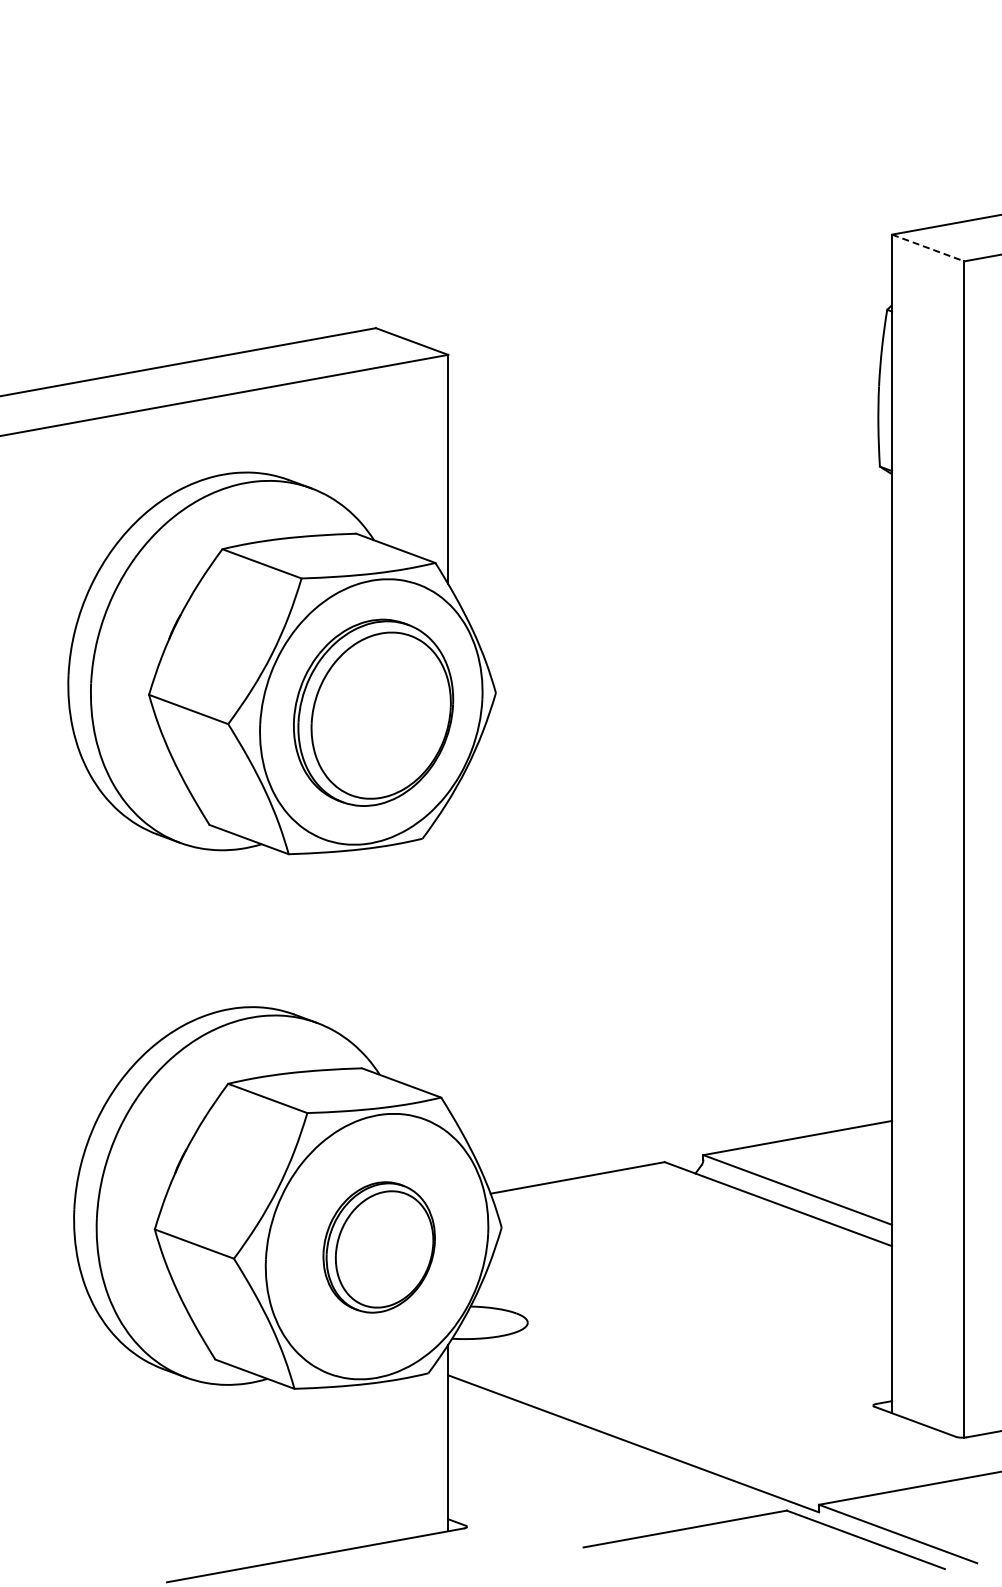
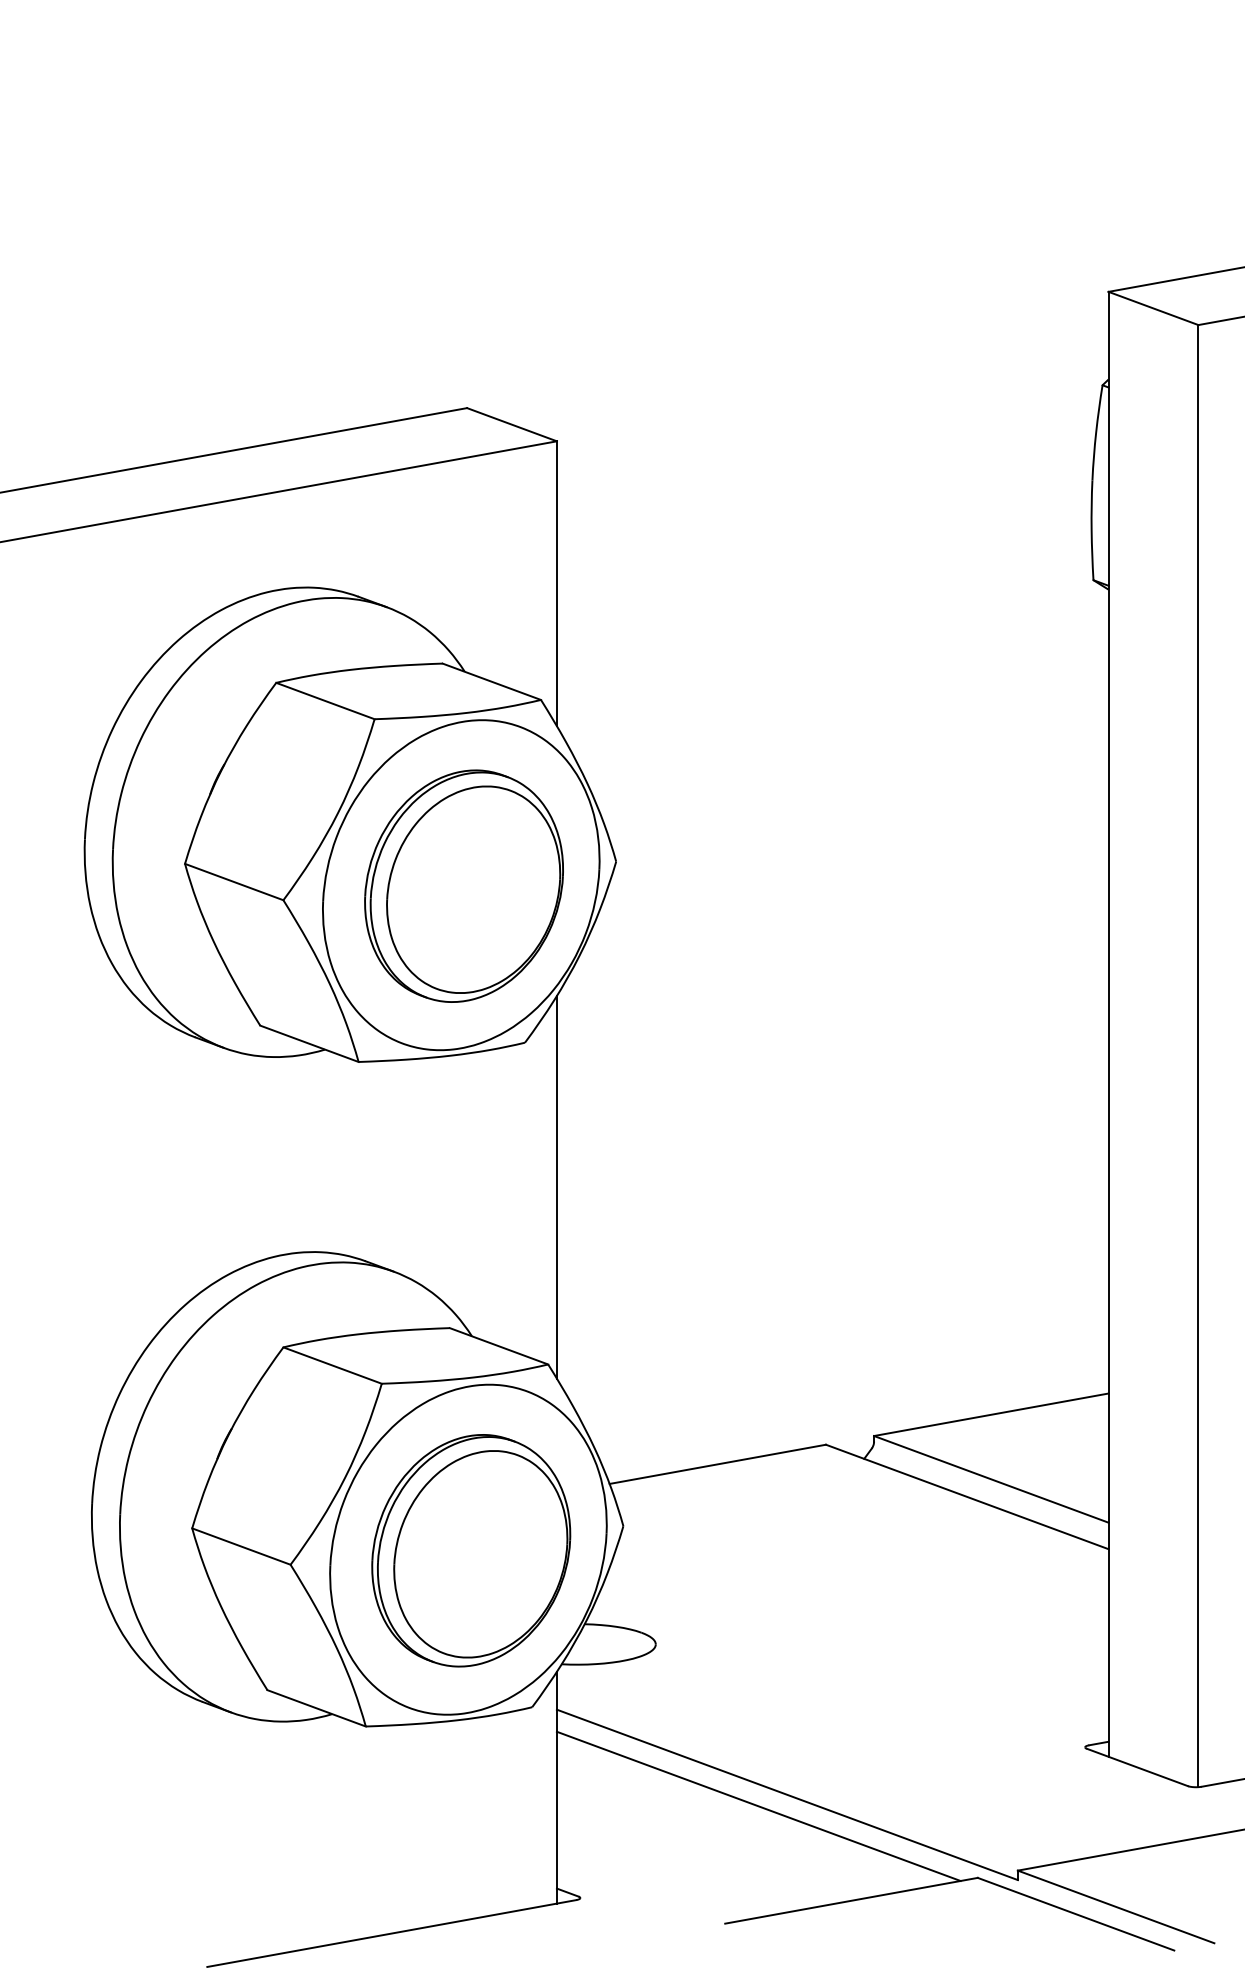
line: (928, 248) -> (1153, 309), dashed -> solid
line: (448, 955) -> (557, 1187), added
part: (378, 1247) -> (470, 1550), size x1.43
line: (610, 1453) -> (758, 1806), added

